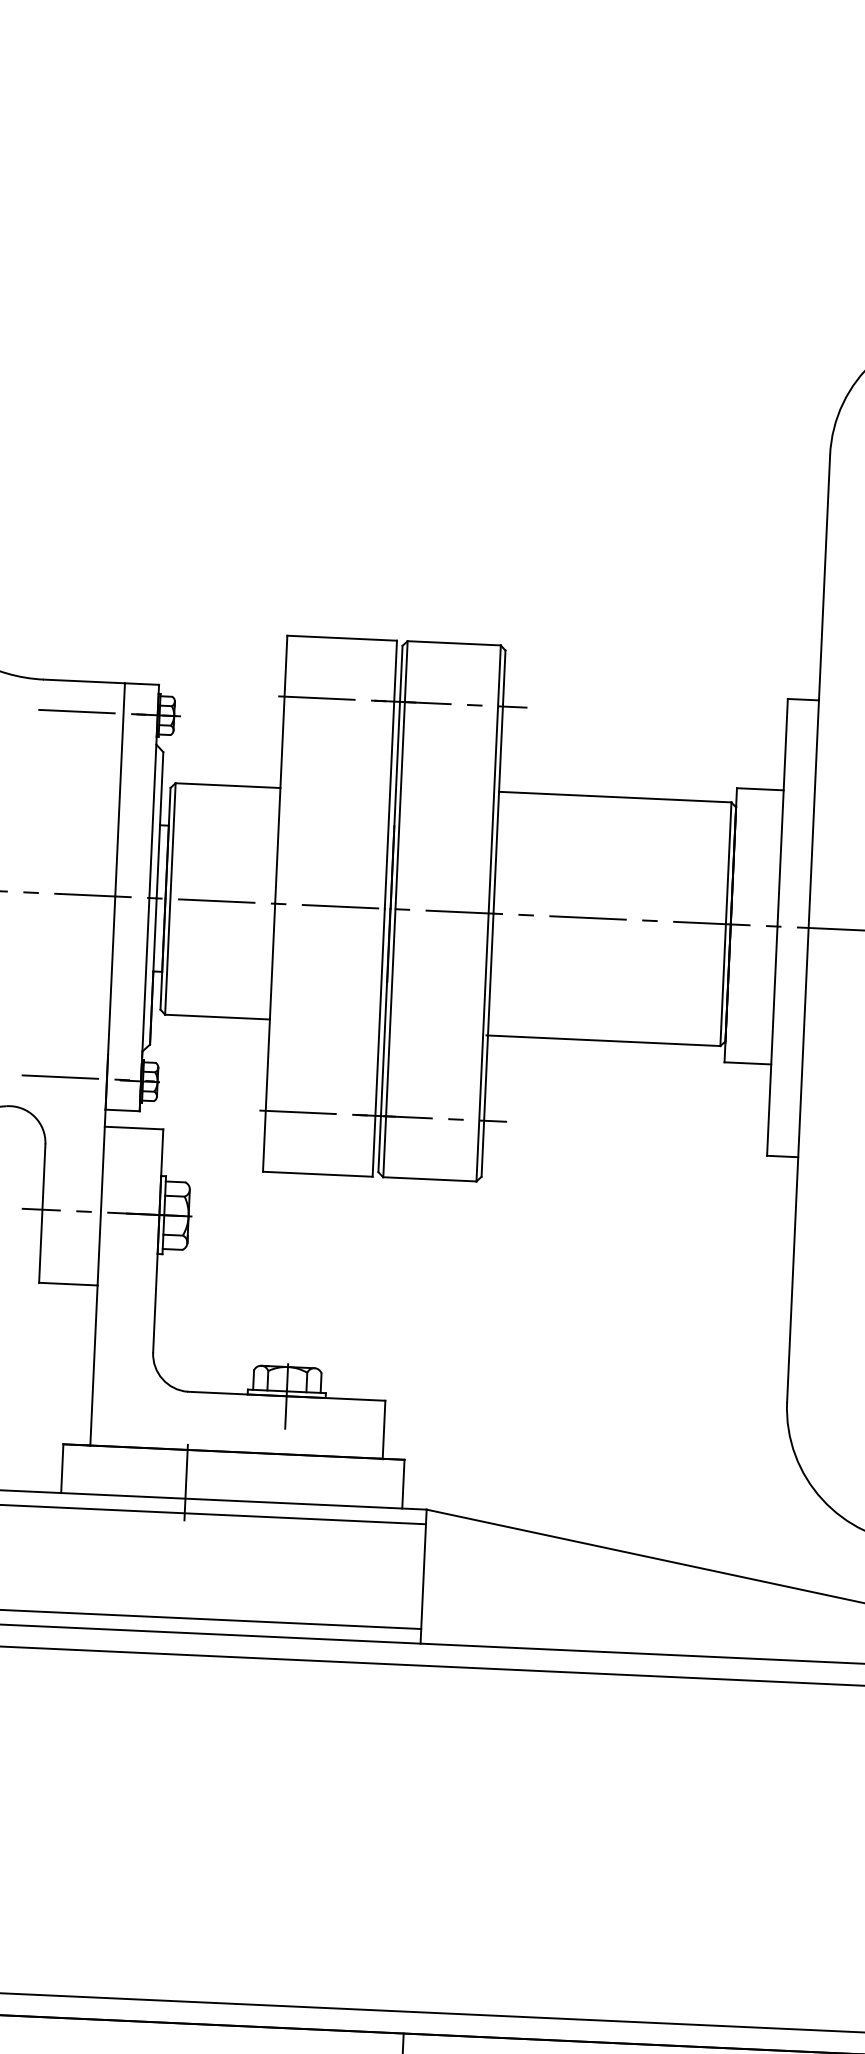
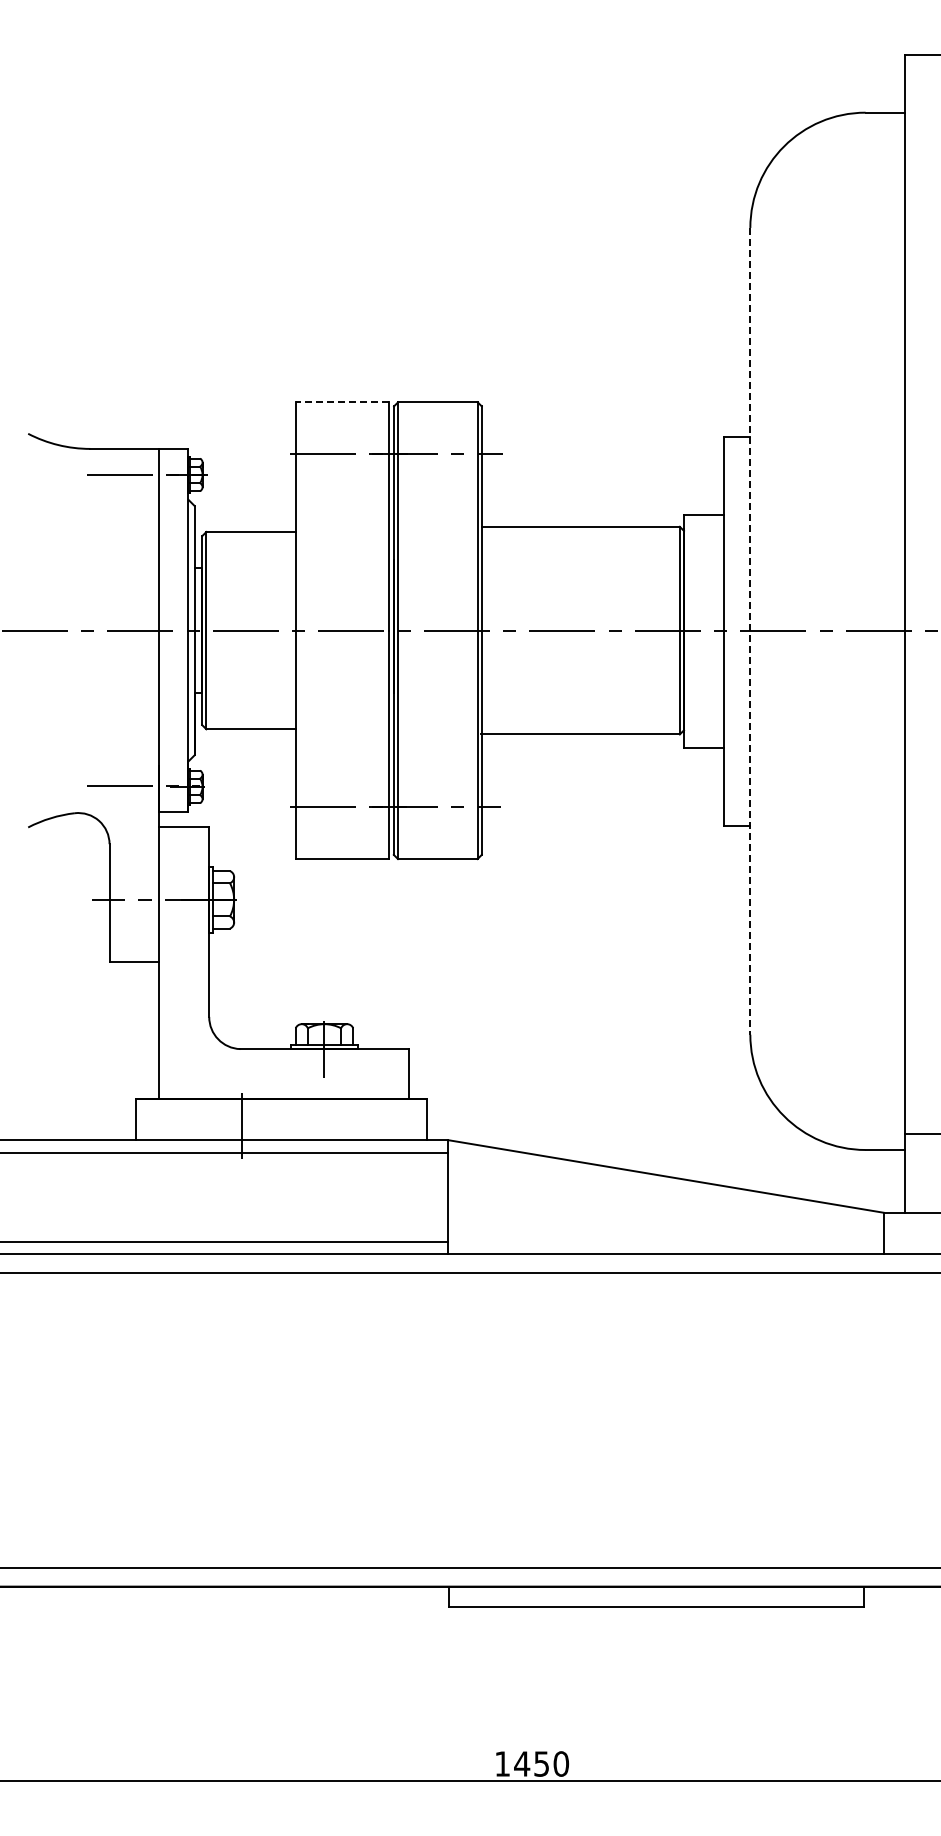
line: (342, 638) -> (342, 402), solid -> dashed
line: (808, 928) -> (750, 631), solid -> dashed

